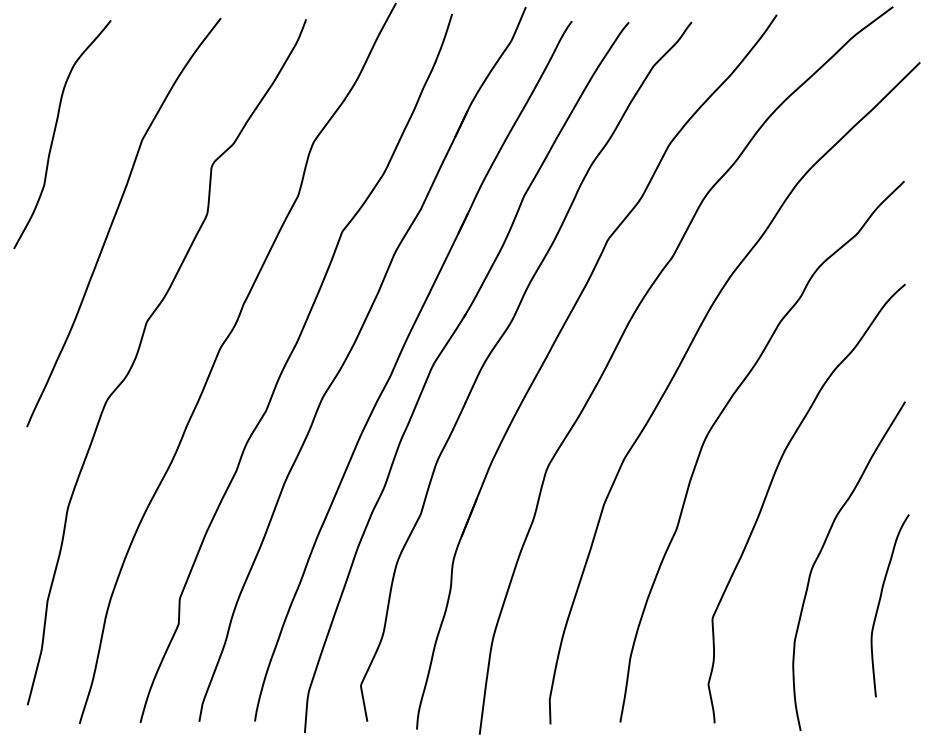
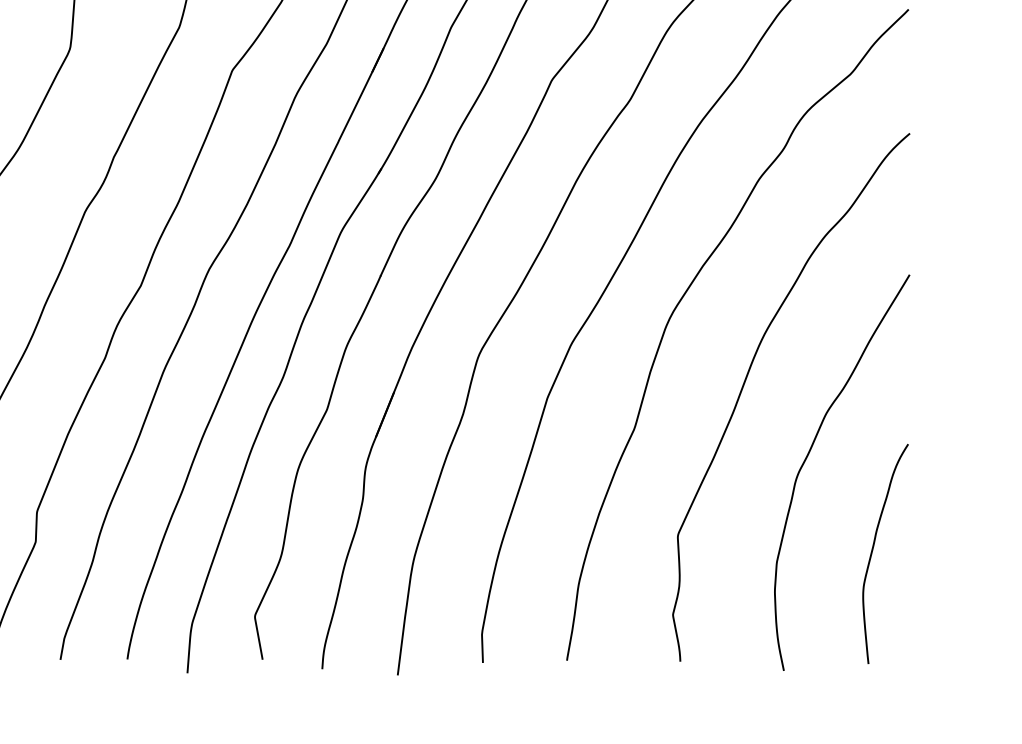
curve: (880, 602) -> (873, 549), moved

